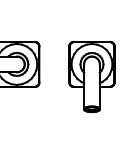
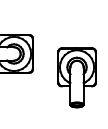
part: (91, 76) -> (76, 77), moved

